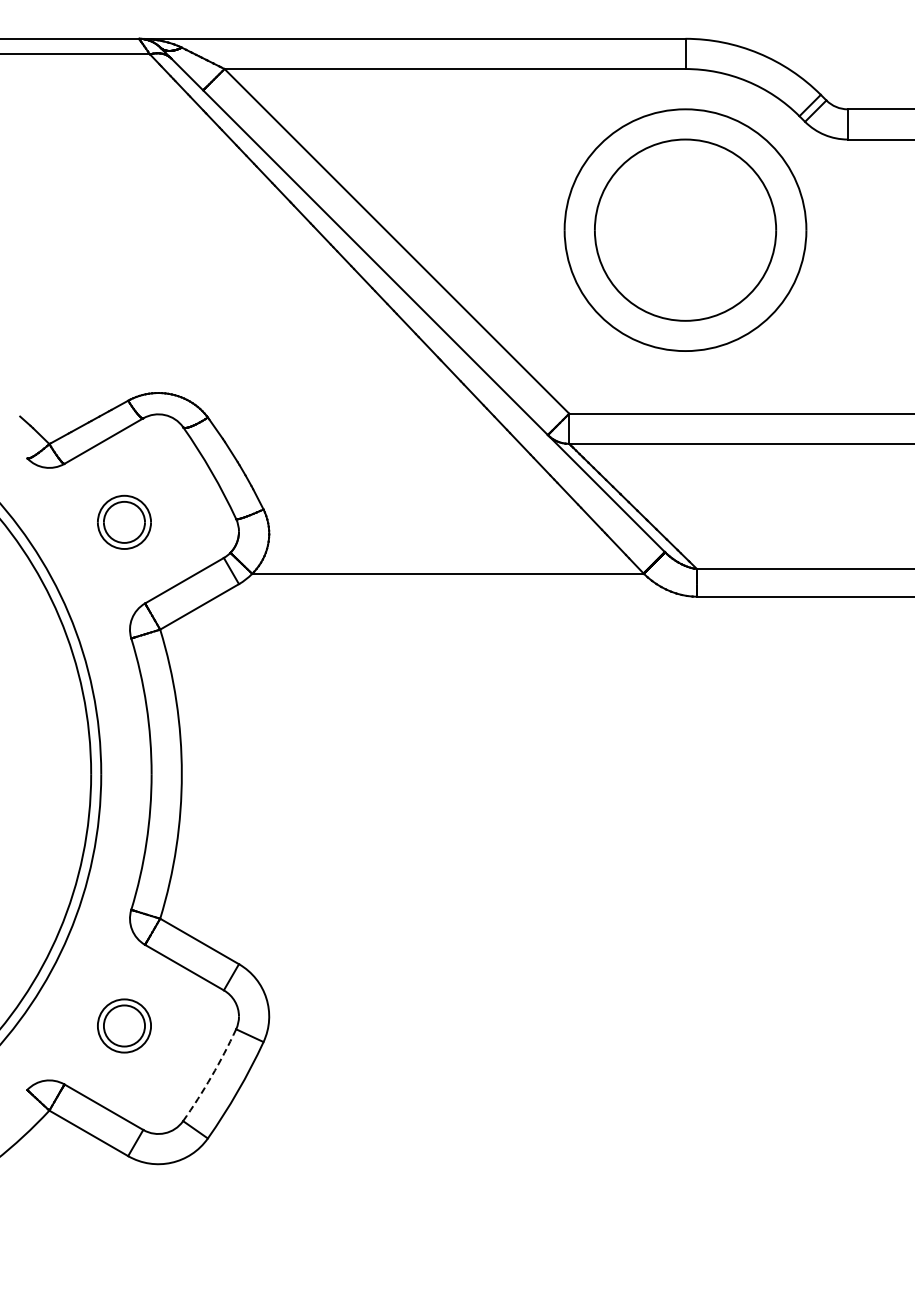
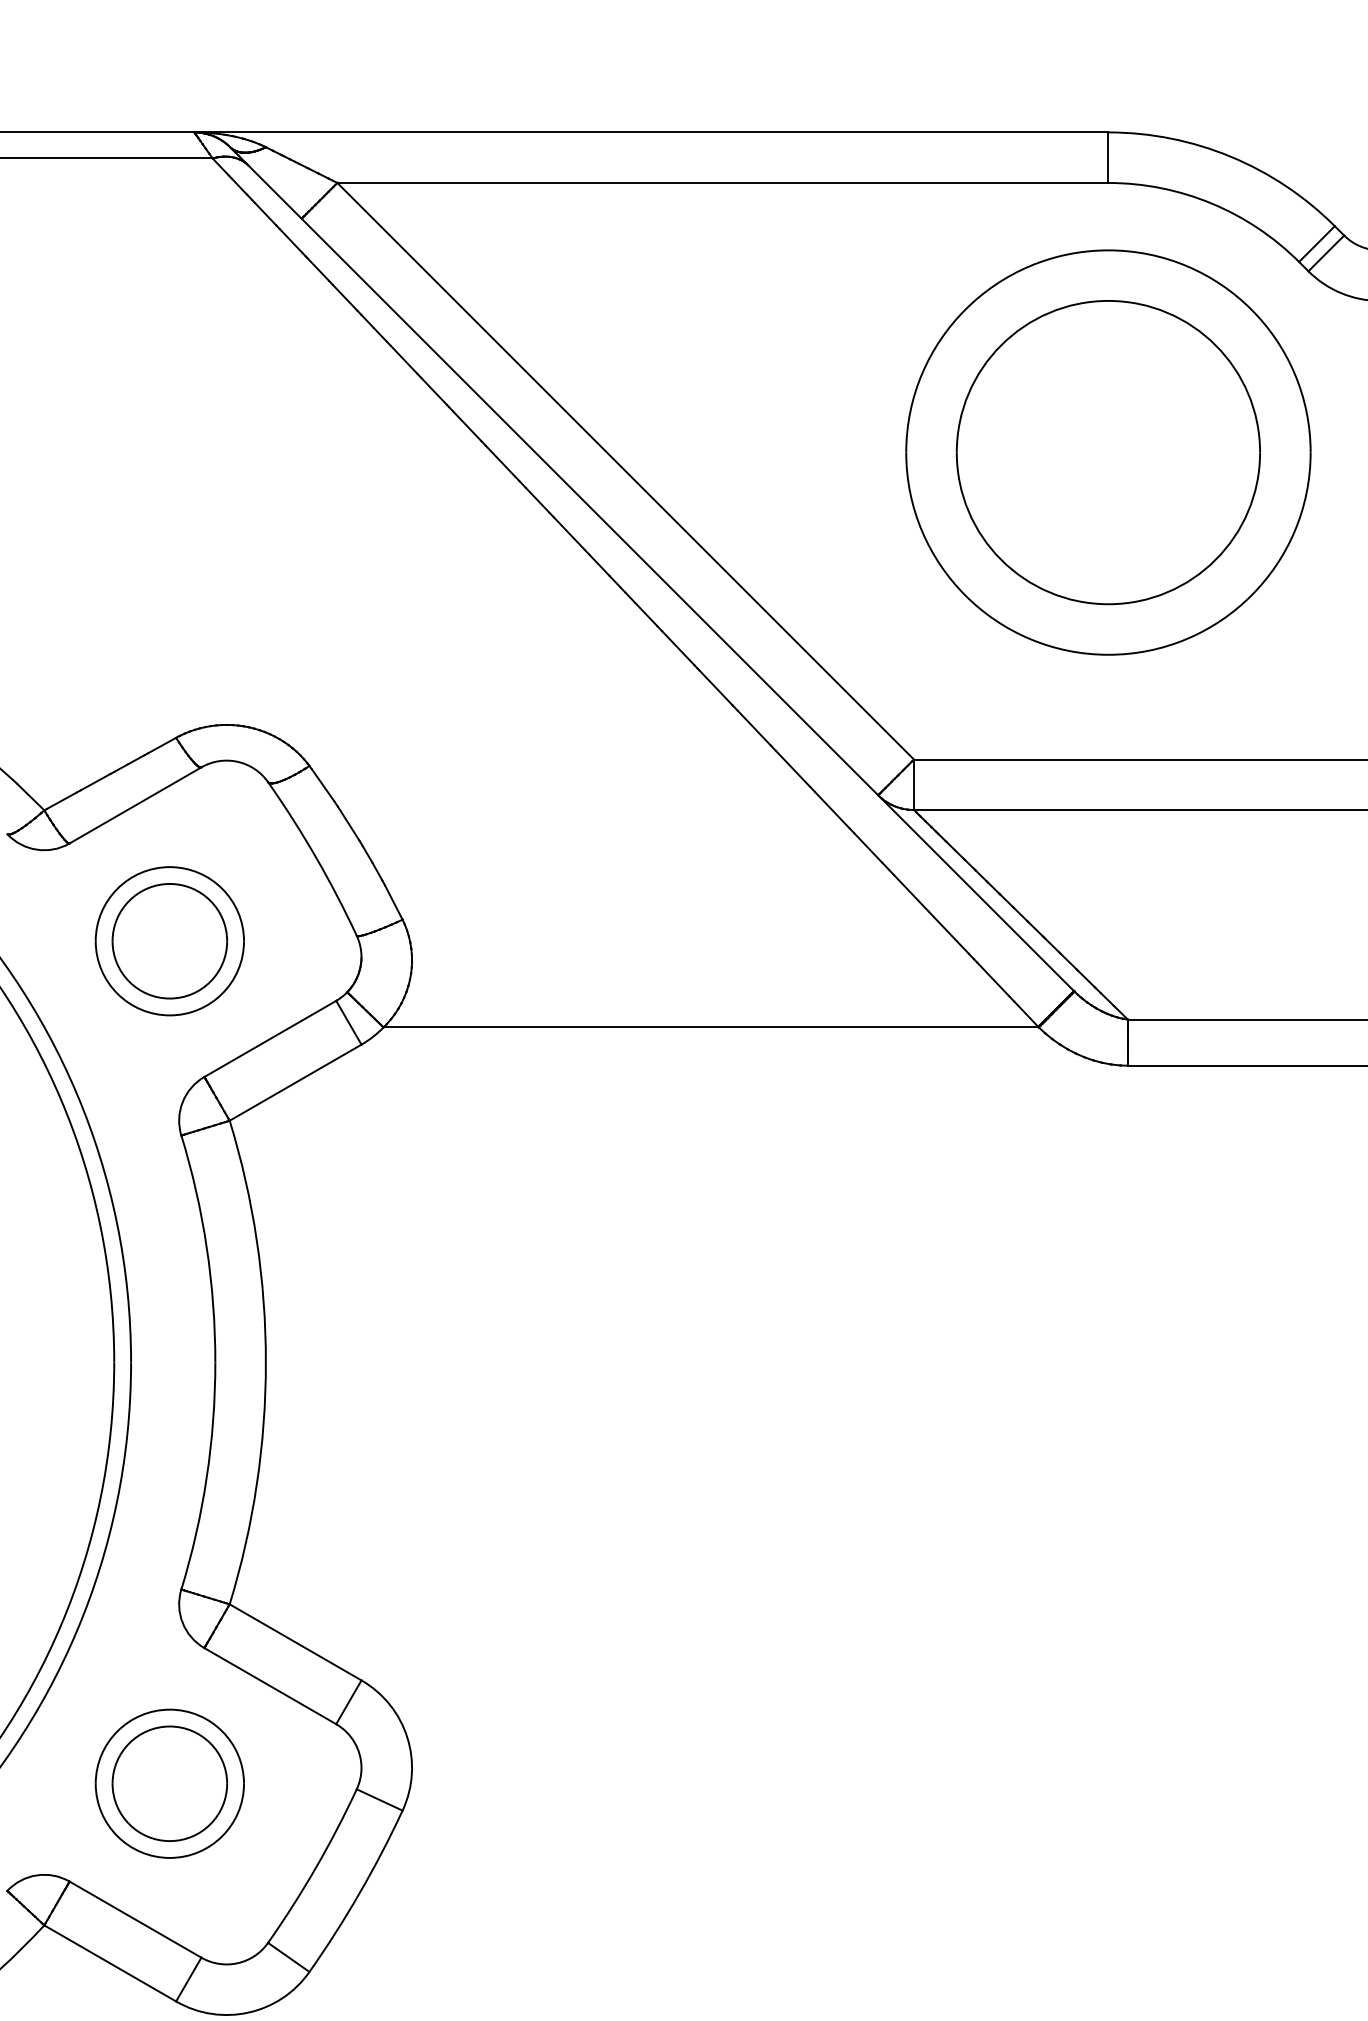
part: (124, 522) -> (169, 941), size x1.67
part: (124, 1025) -> (169, 1782), size x1.67
arc: (211, 1076) -> (315, 1868), dashed -> solid

